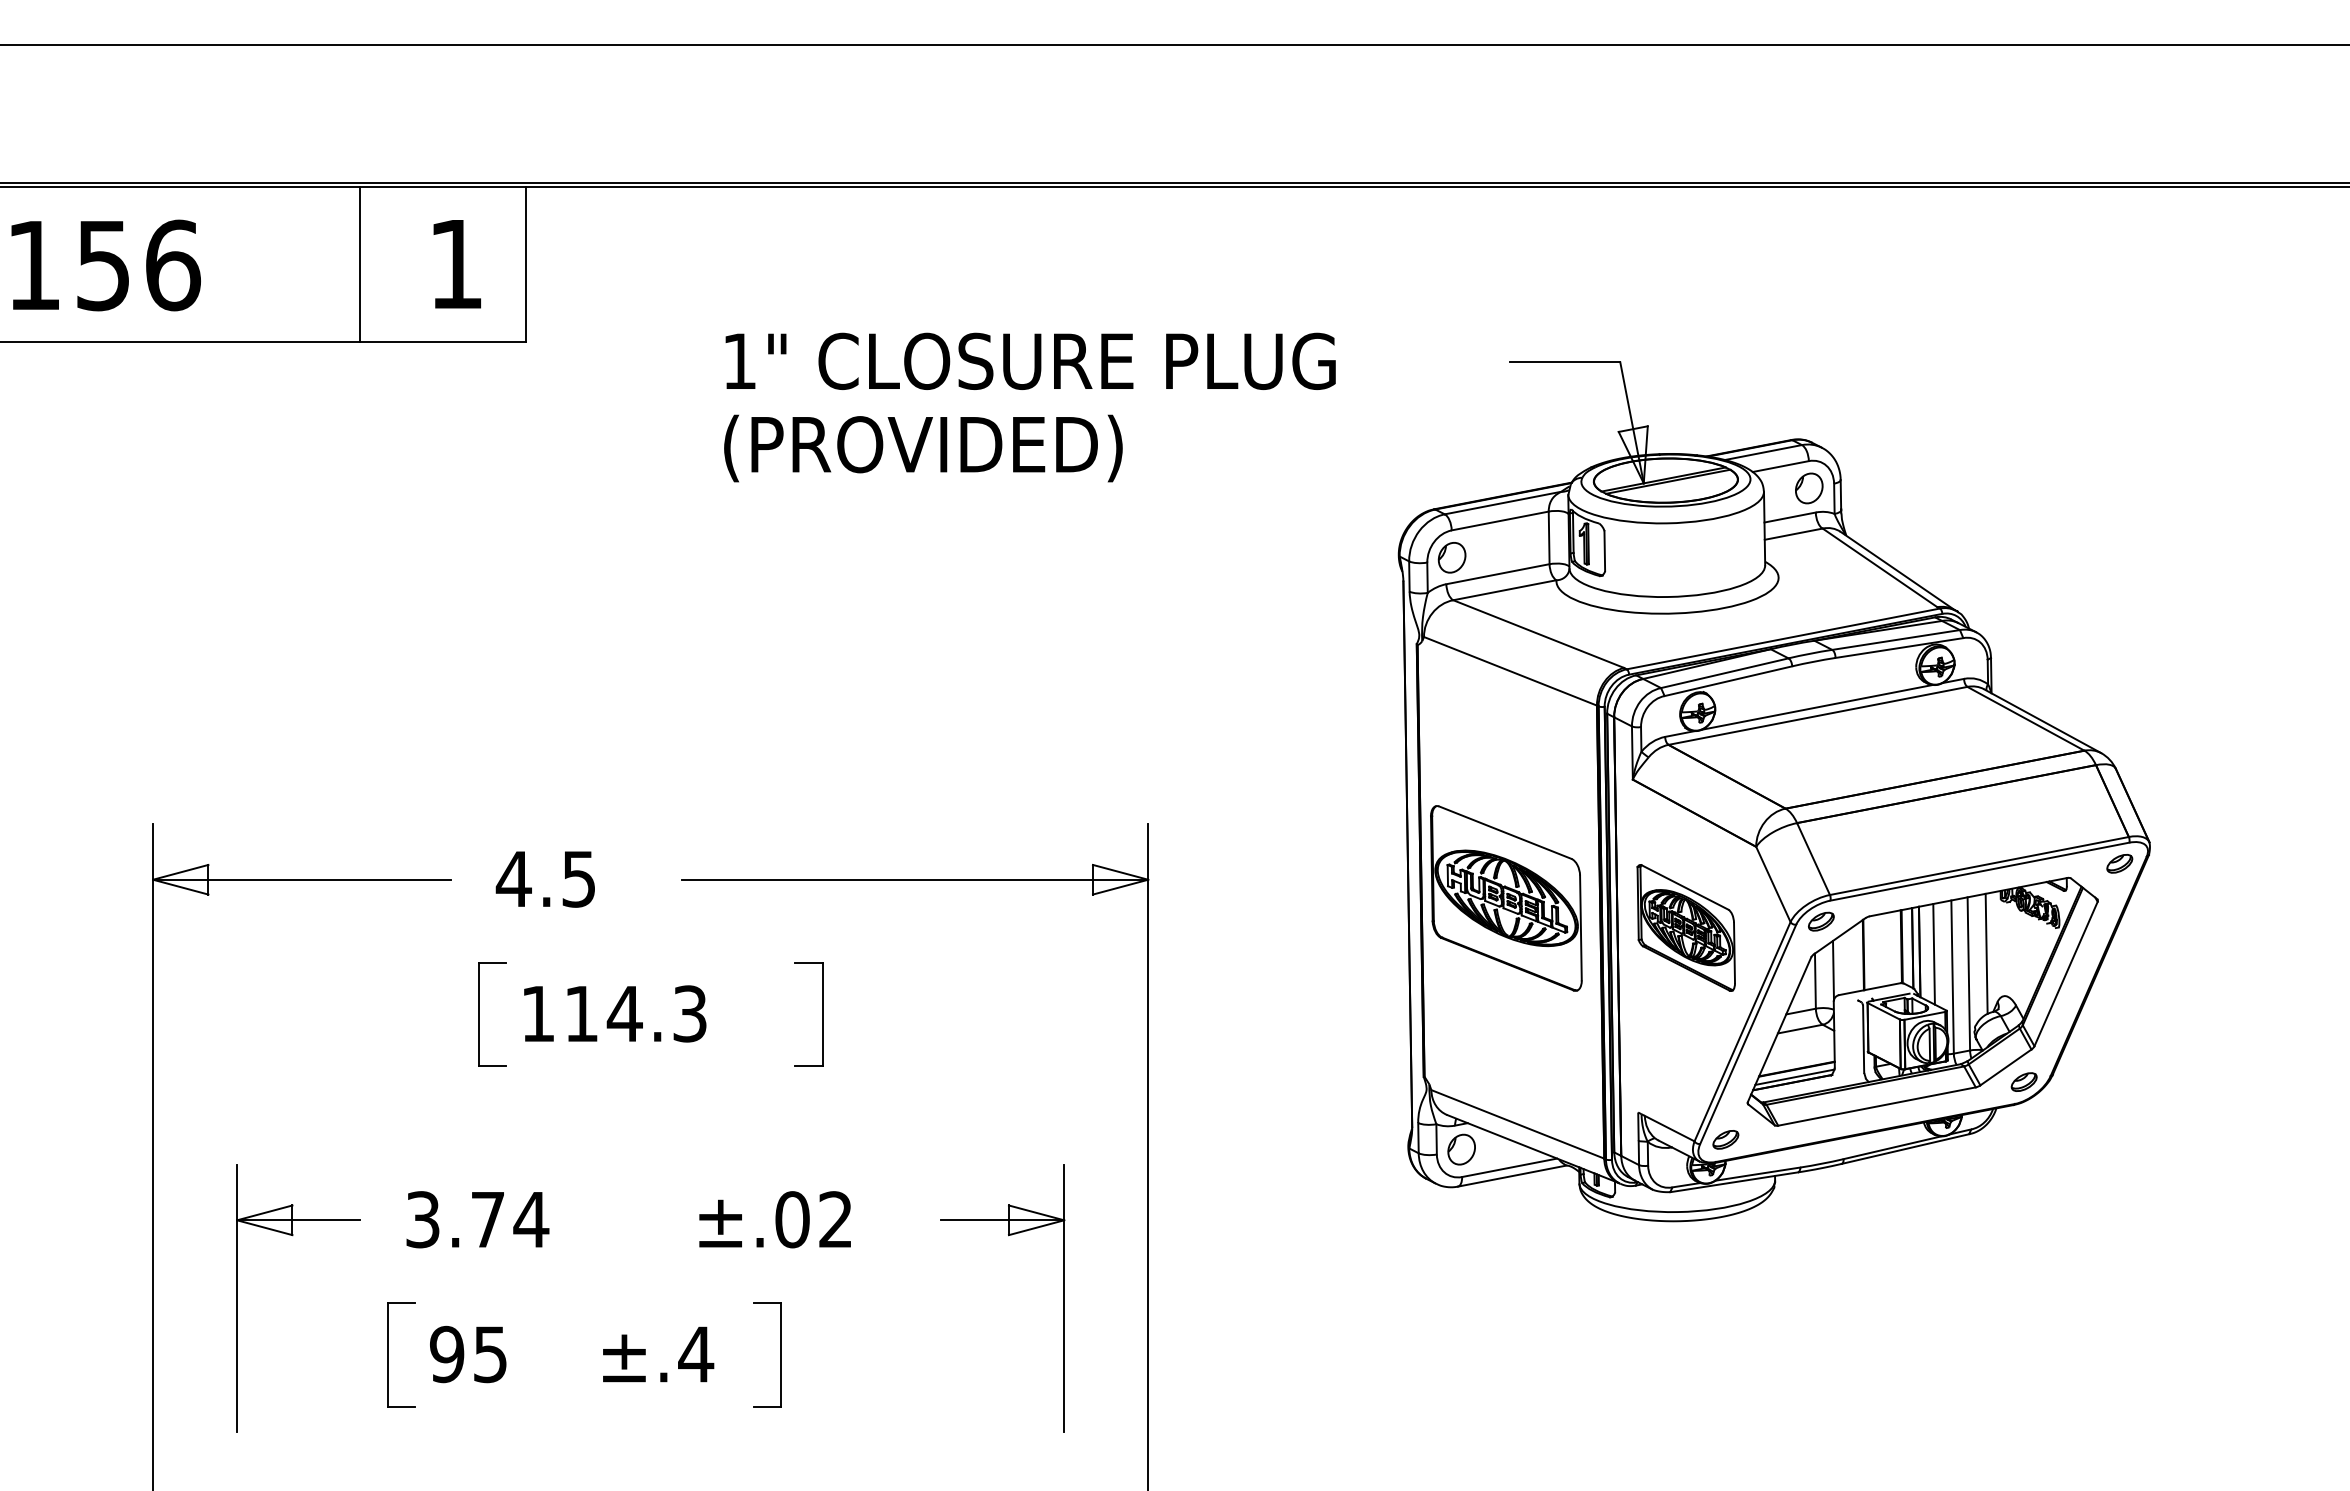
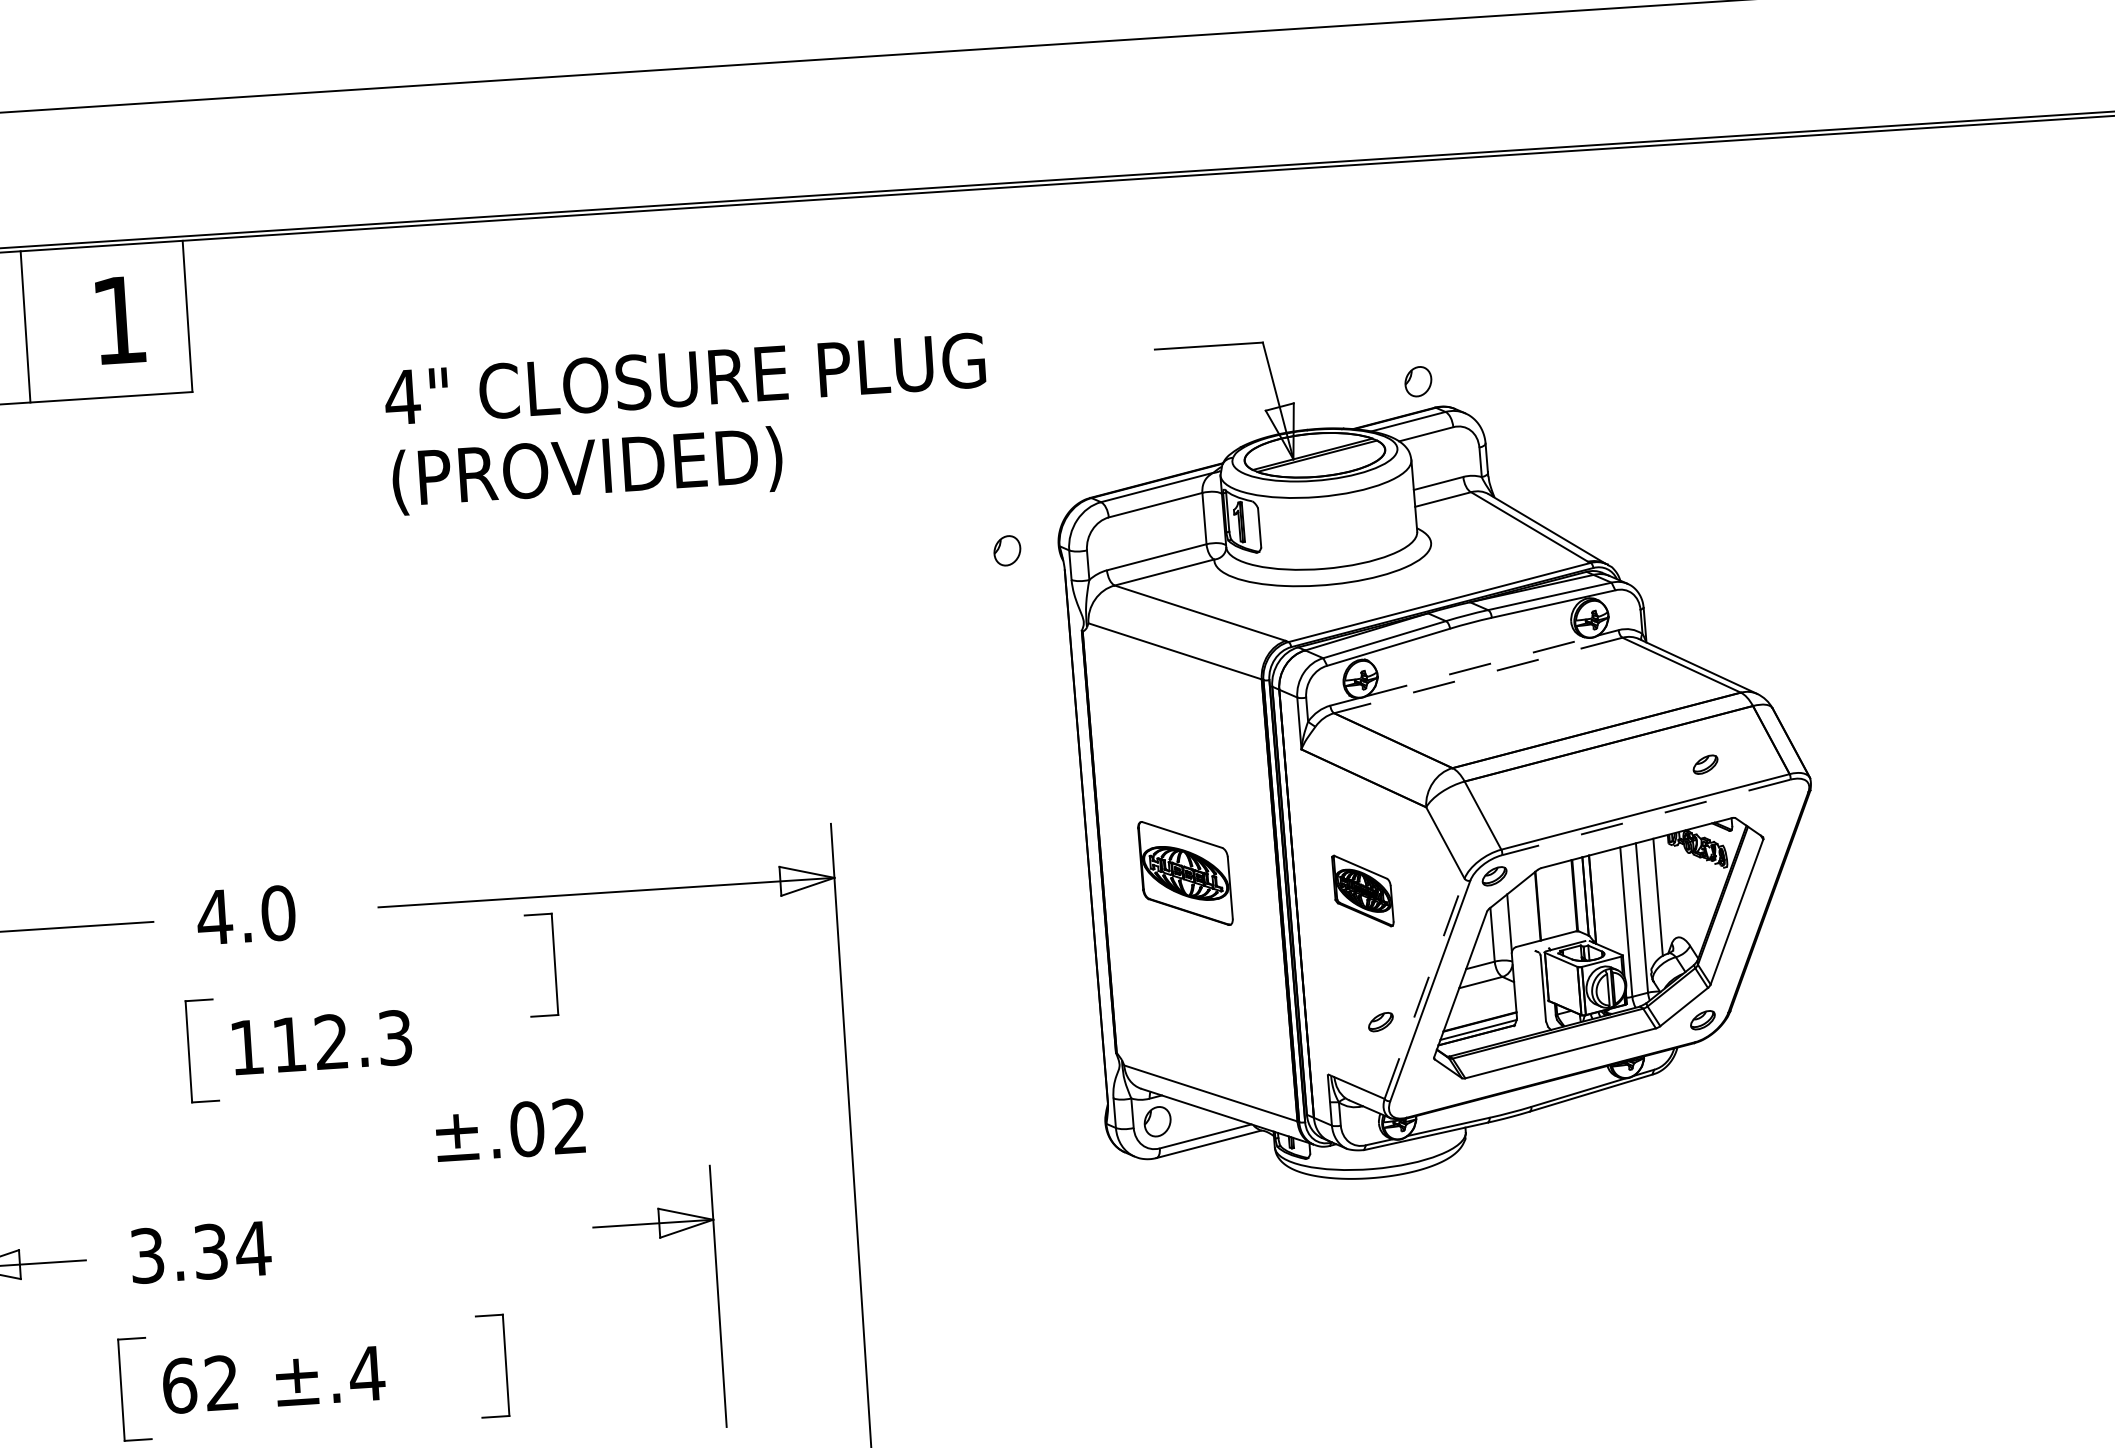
text: (739, 360) -> (402, 396), 1" -> 4"
part: (1809, 488) -> (1418, 381), moved
part: (1451, 557) -> (1006, 550), moved
line: (1817, 707) -> (1477, 667), solid -> dashed
line: (1817, 715) -> (1477, 675), solid -> dashed
part: (2119, 863) -> (1705, 764), moved
line: (1979, 871) -> (1645, 817), solid -> dashed
text: (579, 878) -> (278, 912), 4.5 -> 4.0
part: (1506, 898) -> (1185, 873), size x0.6
part: (1685, 927) -> (1362, 890), size x0.6
line: (1933, 954) -> (1606, 901), removed
text: (624, 1013) -> (331, 1041), 114.3 -> 112.3
part: (822, 1014) -> (554, 964), moved
line: (1742, 1031) -> (1424, 988), solid -> dashed
part: (1725, 1139) -> (1380, 1021), moved
text: (487, 1219) -> (210, 1251), 3.74 -> 3.34
text: (774, 1219) -> (509, 1130), moved
part: (1063, 1298) -> (717, 1296), moved
text: (468, 1354) -> (200, 1384), 95 -> 62
text: (658, 1354) -> (330, 1376), moved

